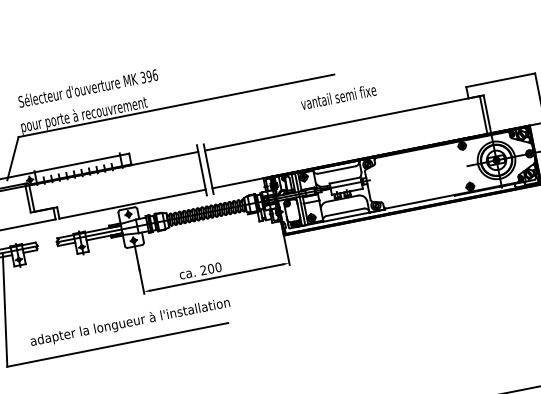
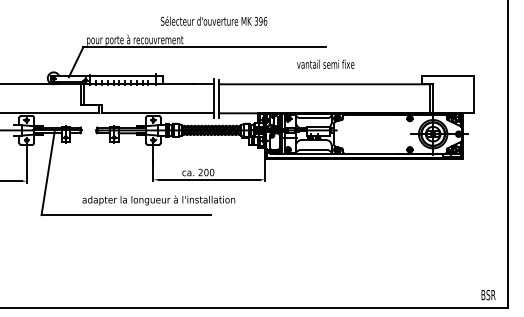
text: (87, 87) -> (213, 20), moved
text: (129, 322) -> (158, 200), moved

